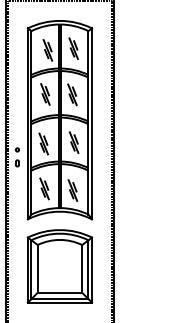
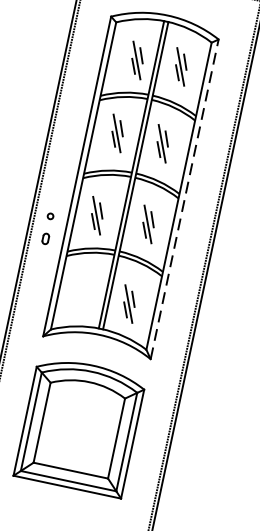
line: (92, 123) -> (185, 198), solid -> dashed
part: (44, 188) -> (82, 290), removed

